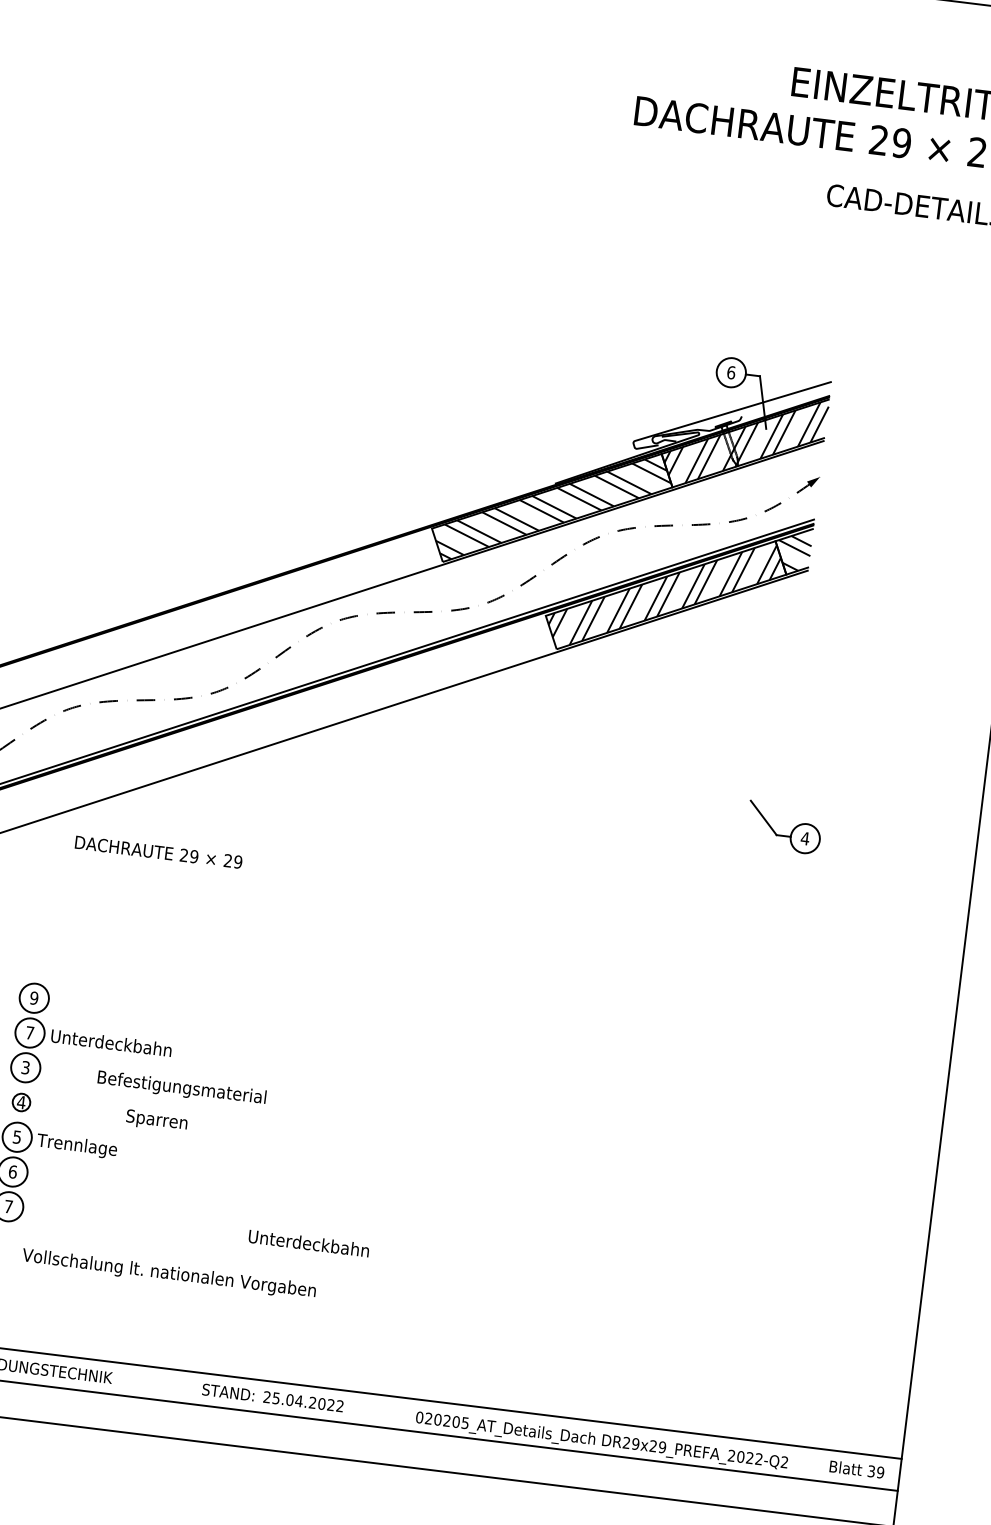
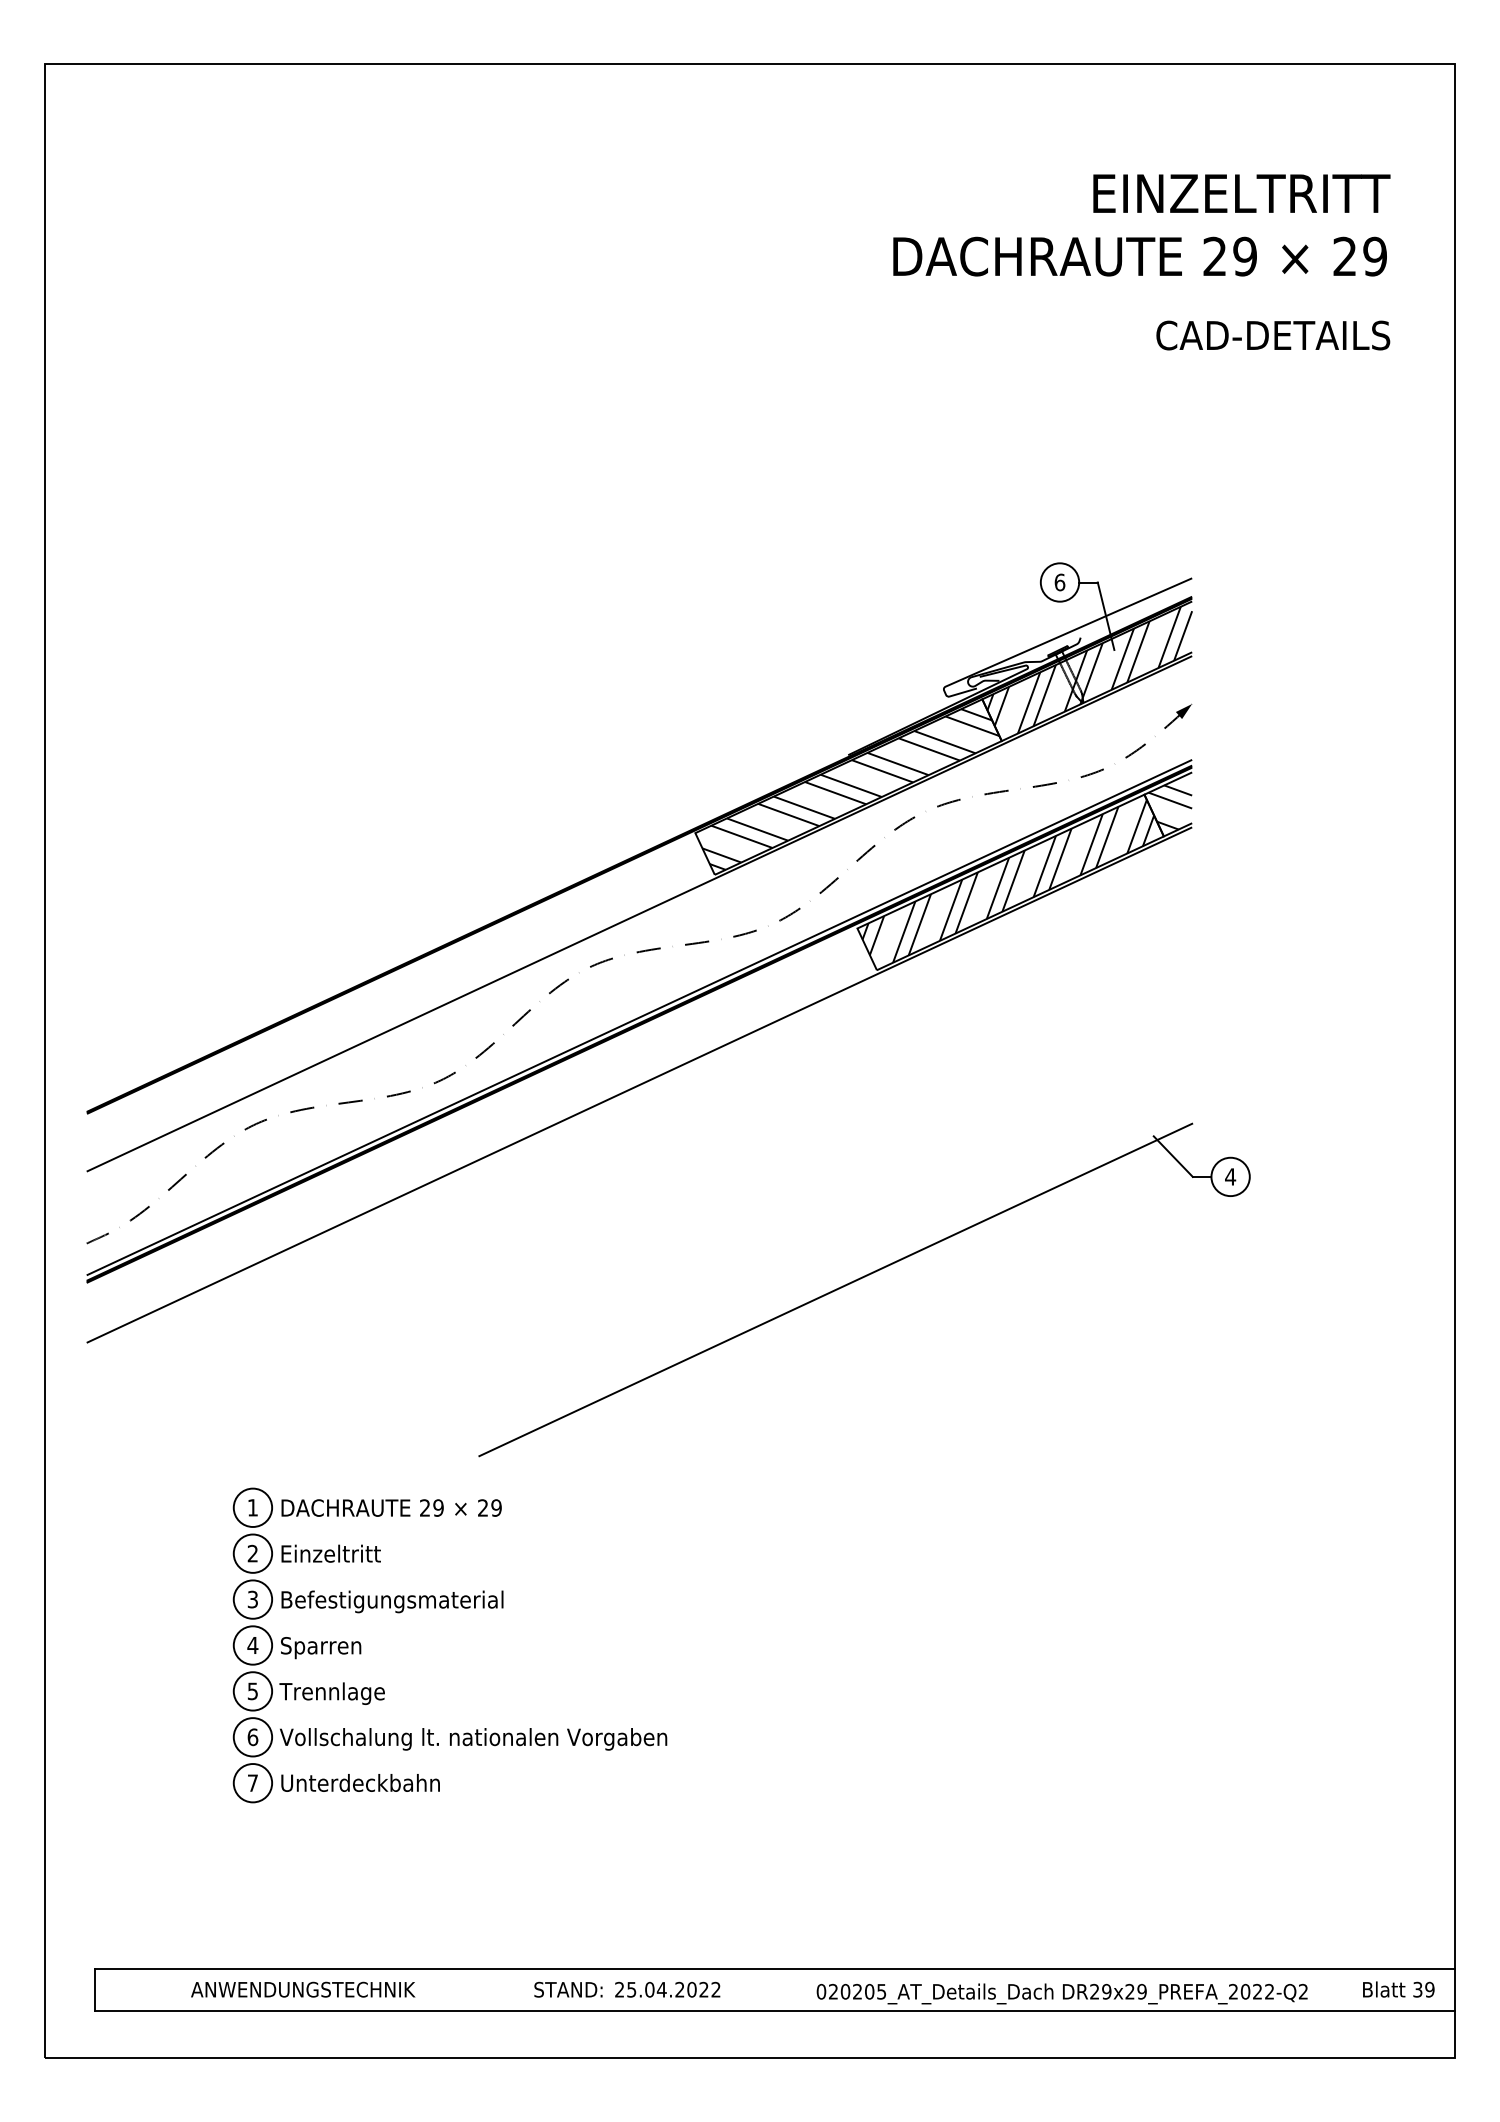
text: (158, 851) -> (391, 1507), moved
line: (495, 887) -> (835, 1289), added
text: (33, 997) -> (252, 1507), 9 -> 1
text: (29, 1032) -> (252, 1553), 7 -> 2
text: (111, 1042) -> (360, 1553), Unterdeckbahn -> Einzeltritt
text: (181, 1088) -> (392, 1601), moved
circle: (21, 1102) -> (252, 1645), size x1.67
text: (157, 1121) -> (321, 1648), moved
text: (308, 1243) -> (360, 1782), moved
text: (169, 1274) -> (473, 1739), moved

